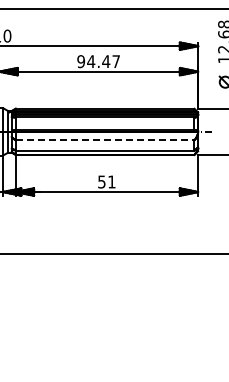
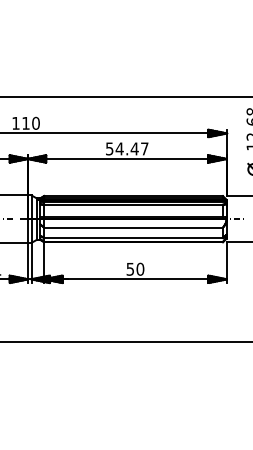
text: (80, 61) -> (109, 148), 94.47 -> 54.47
line: (105, 140) -> (134, 227), dashed -> solid
text: (111, 181) -> (140, 268), 51 -> 50

